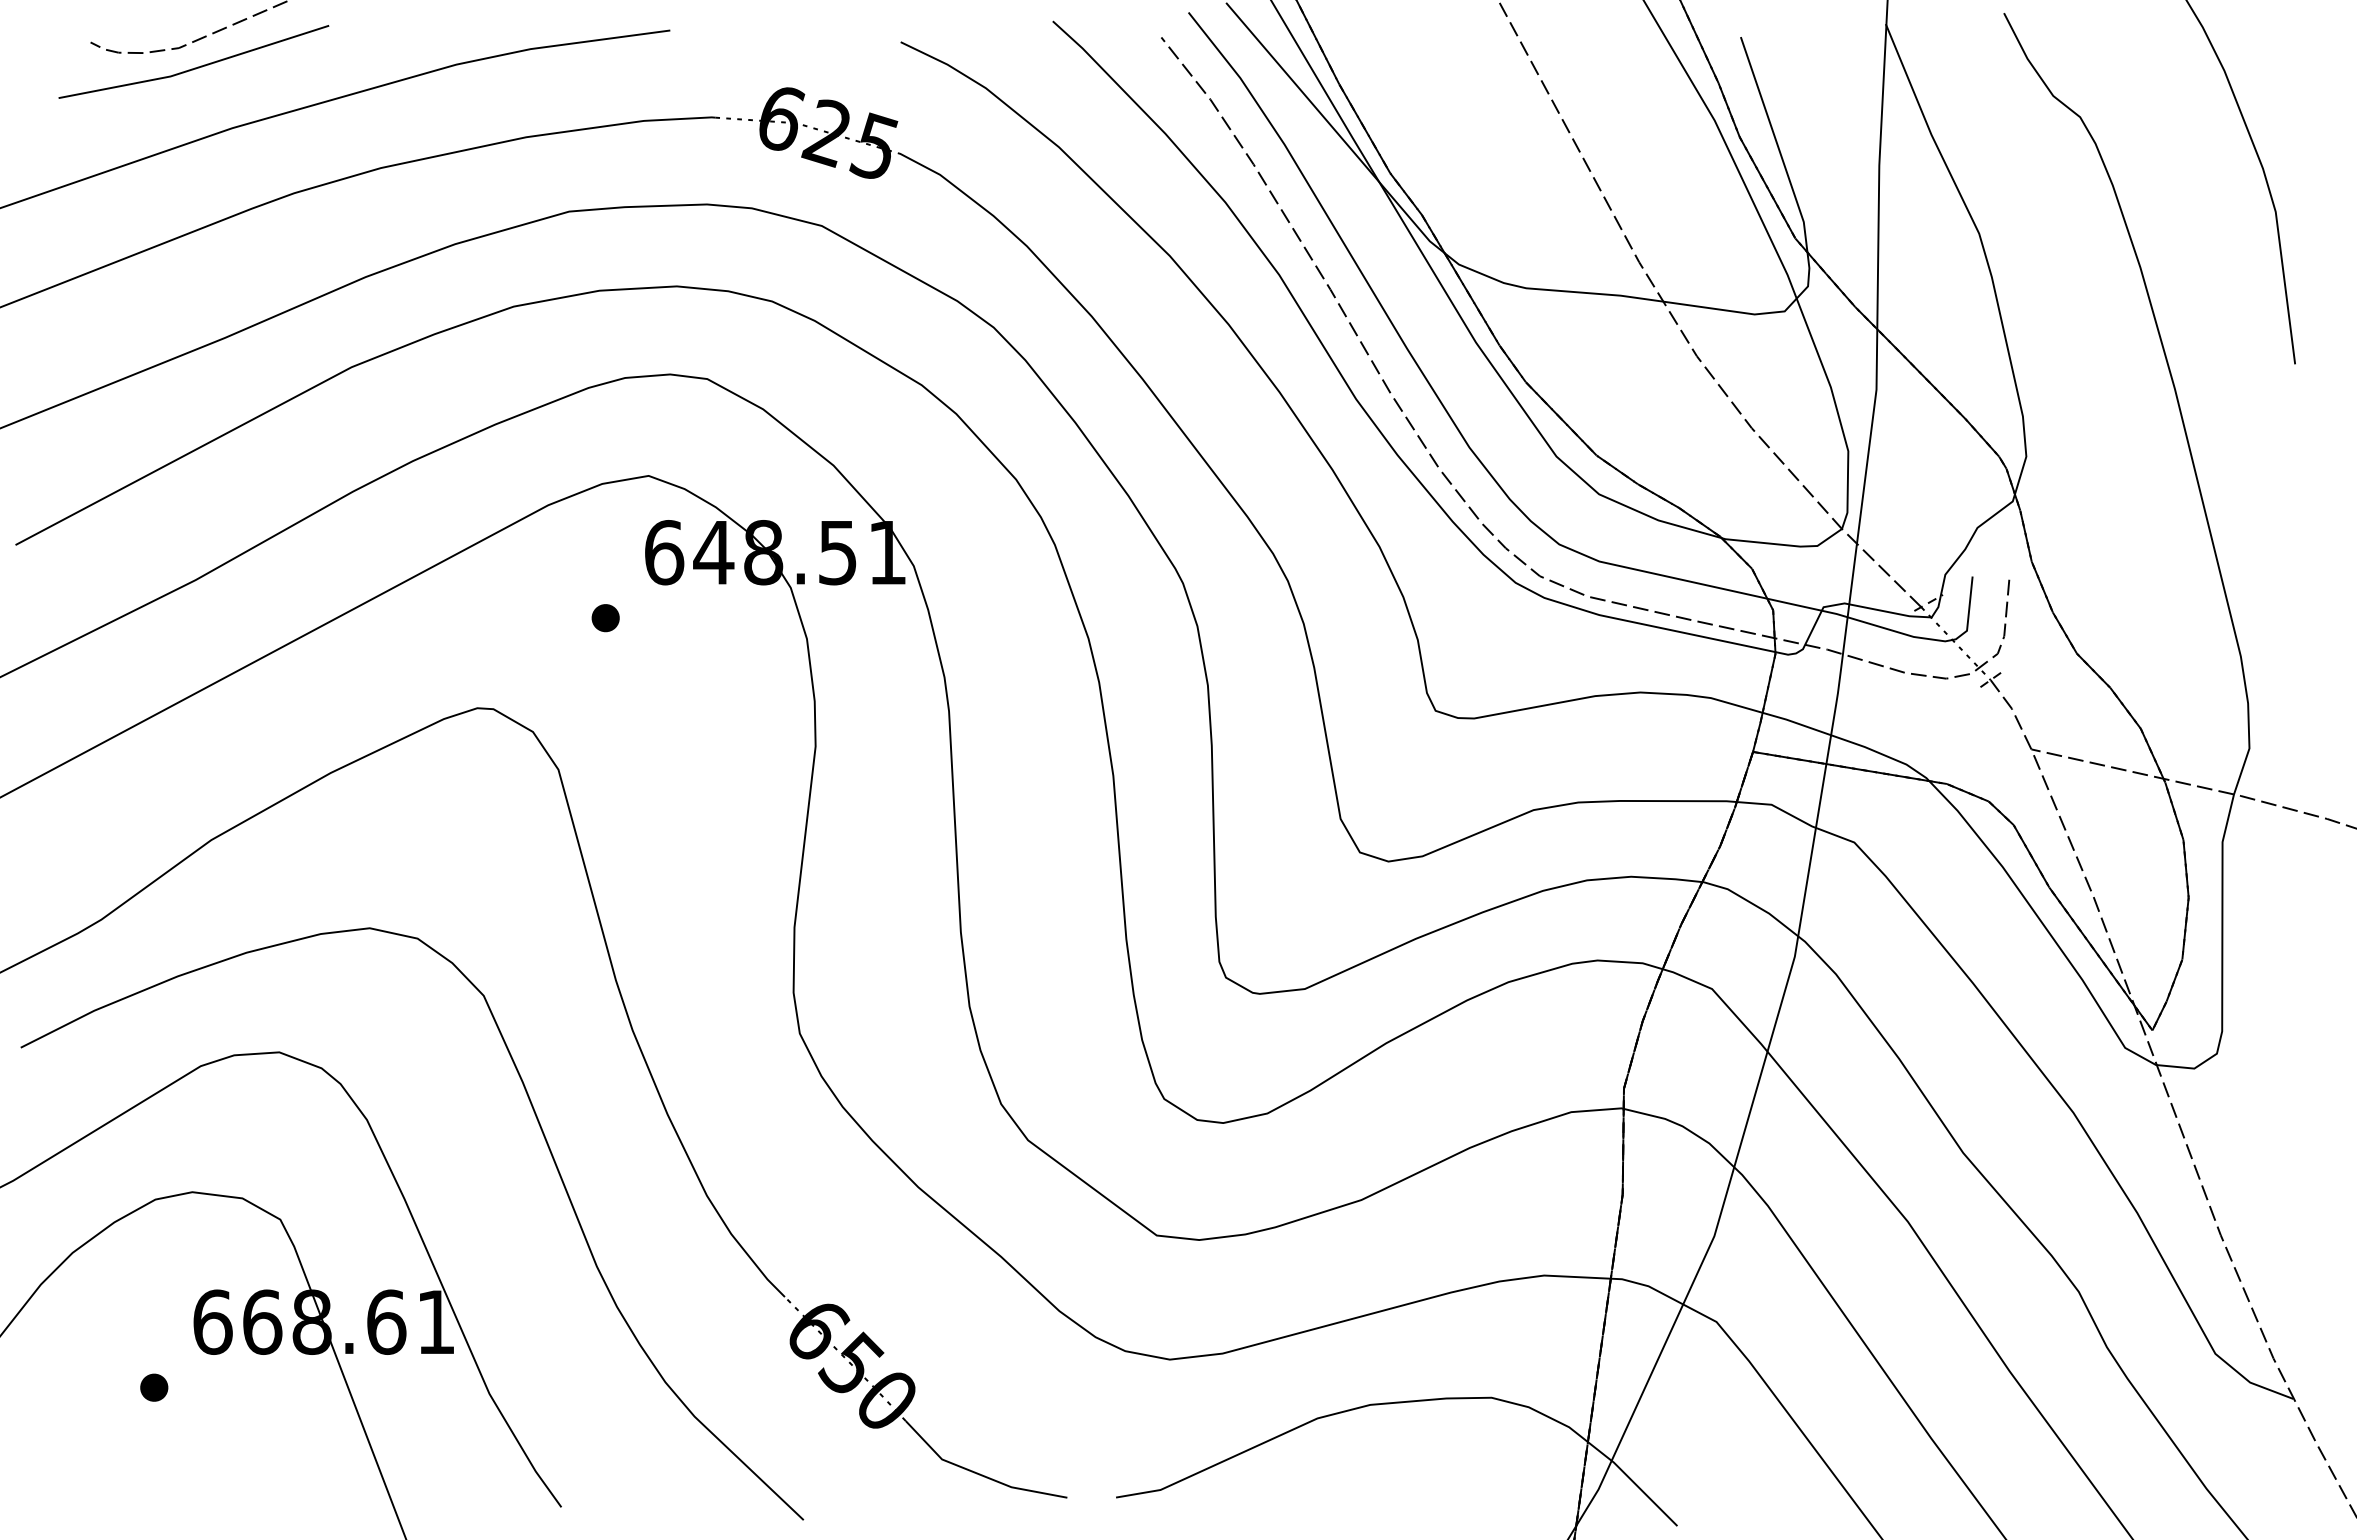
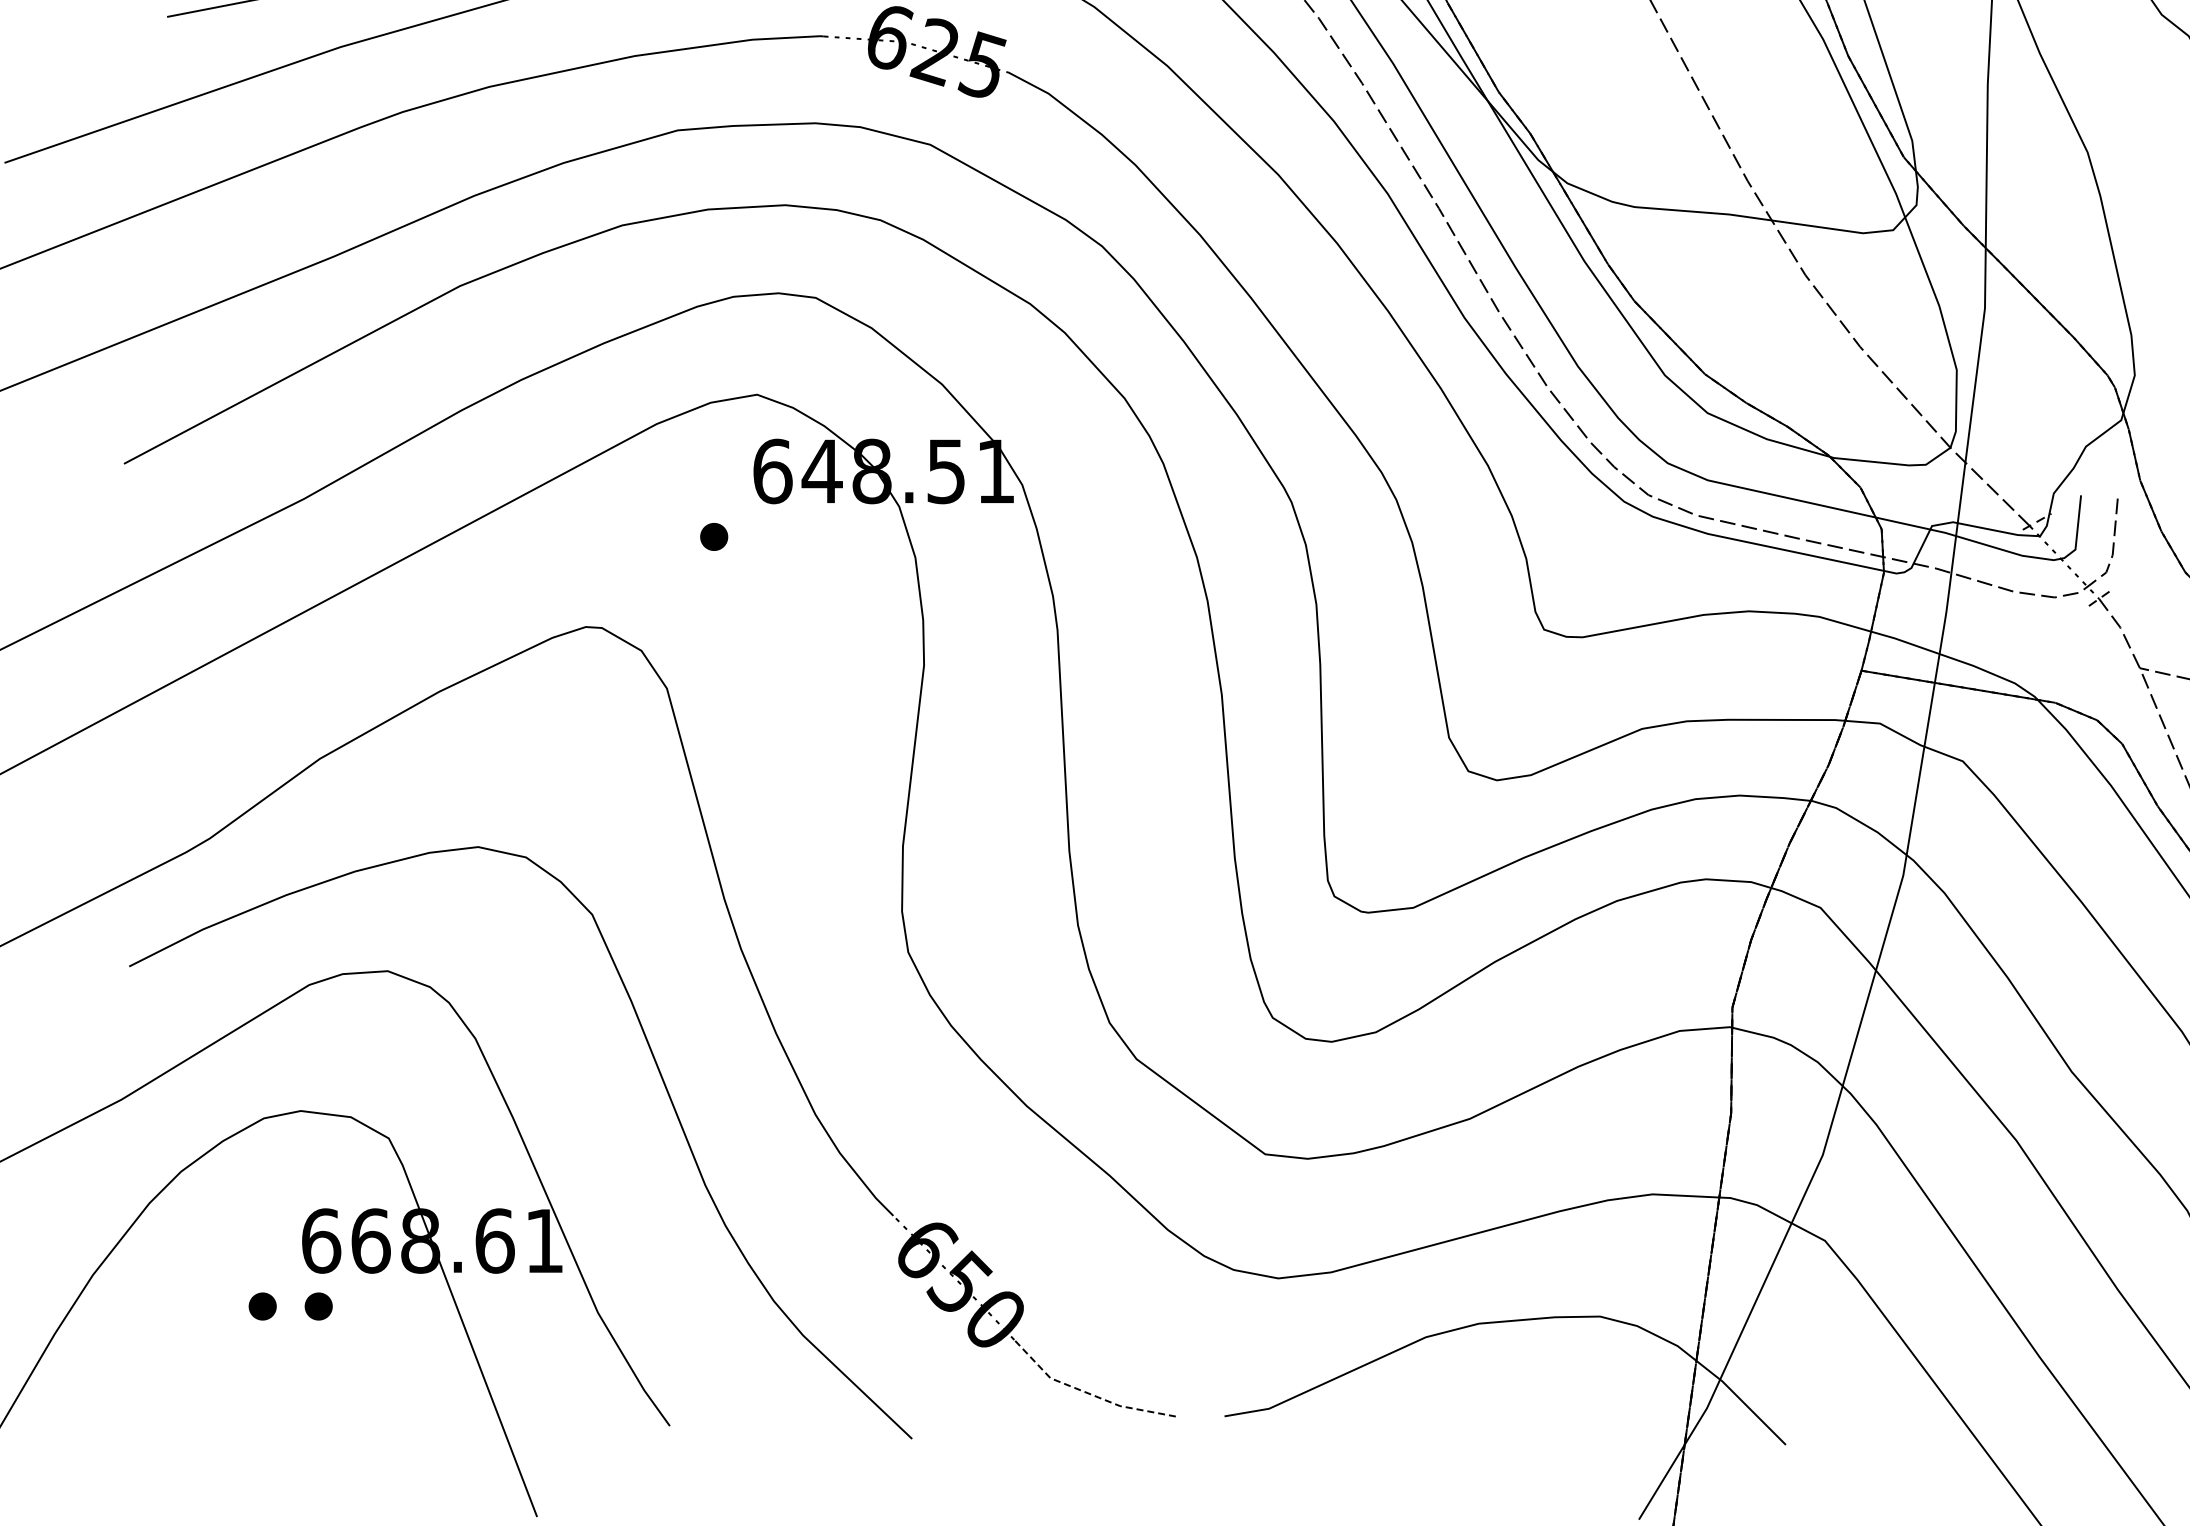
part: (210, 1387) -> (318, 1306), added
line: (978, 1473) -> (1086, 1392), solid -> dashed

